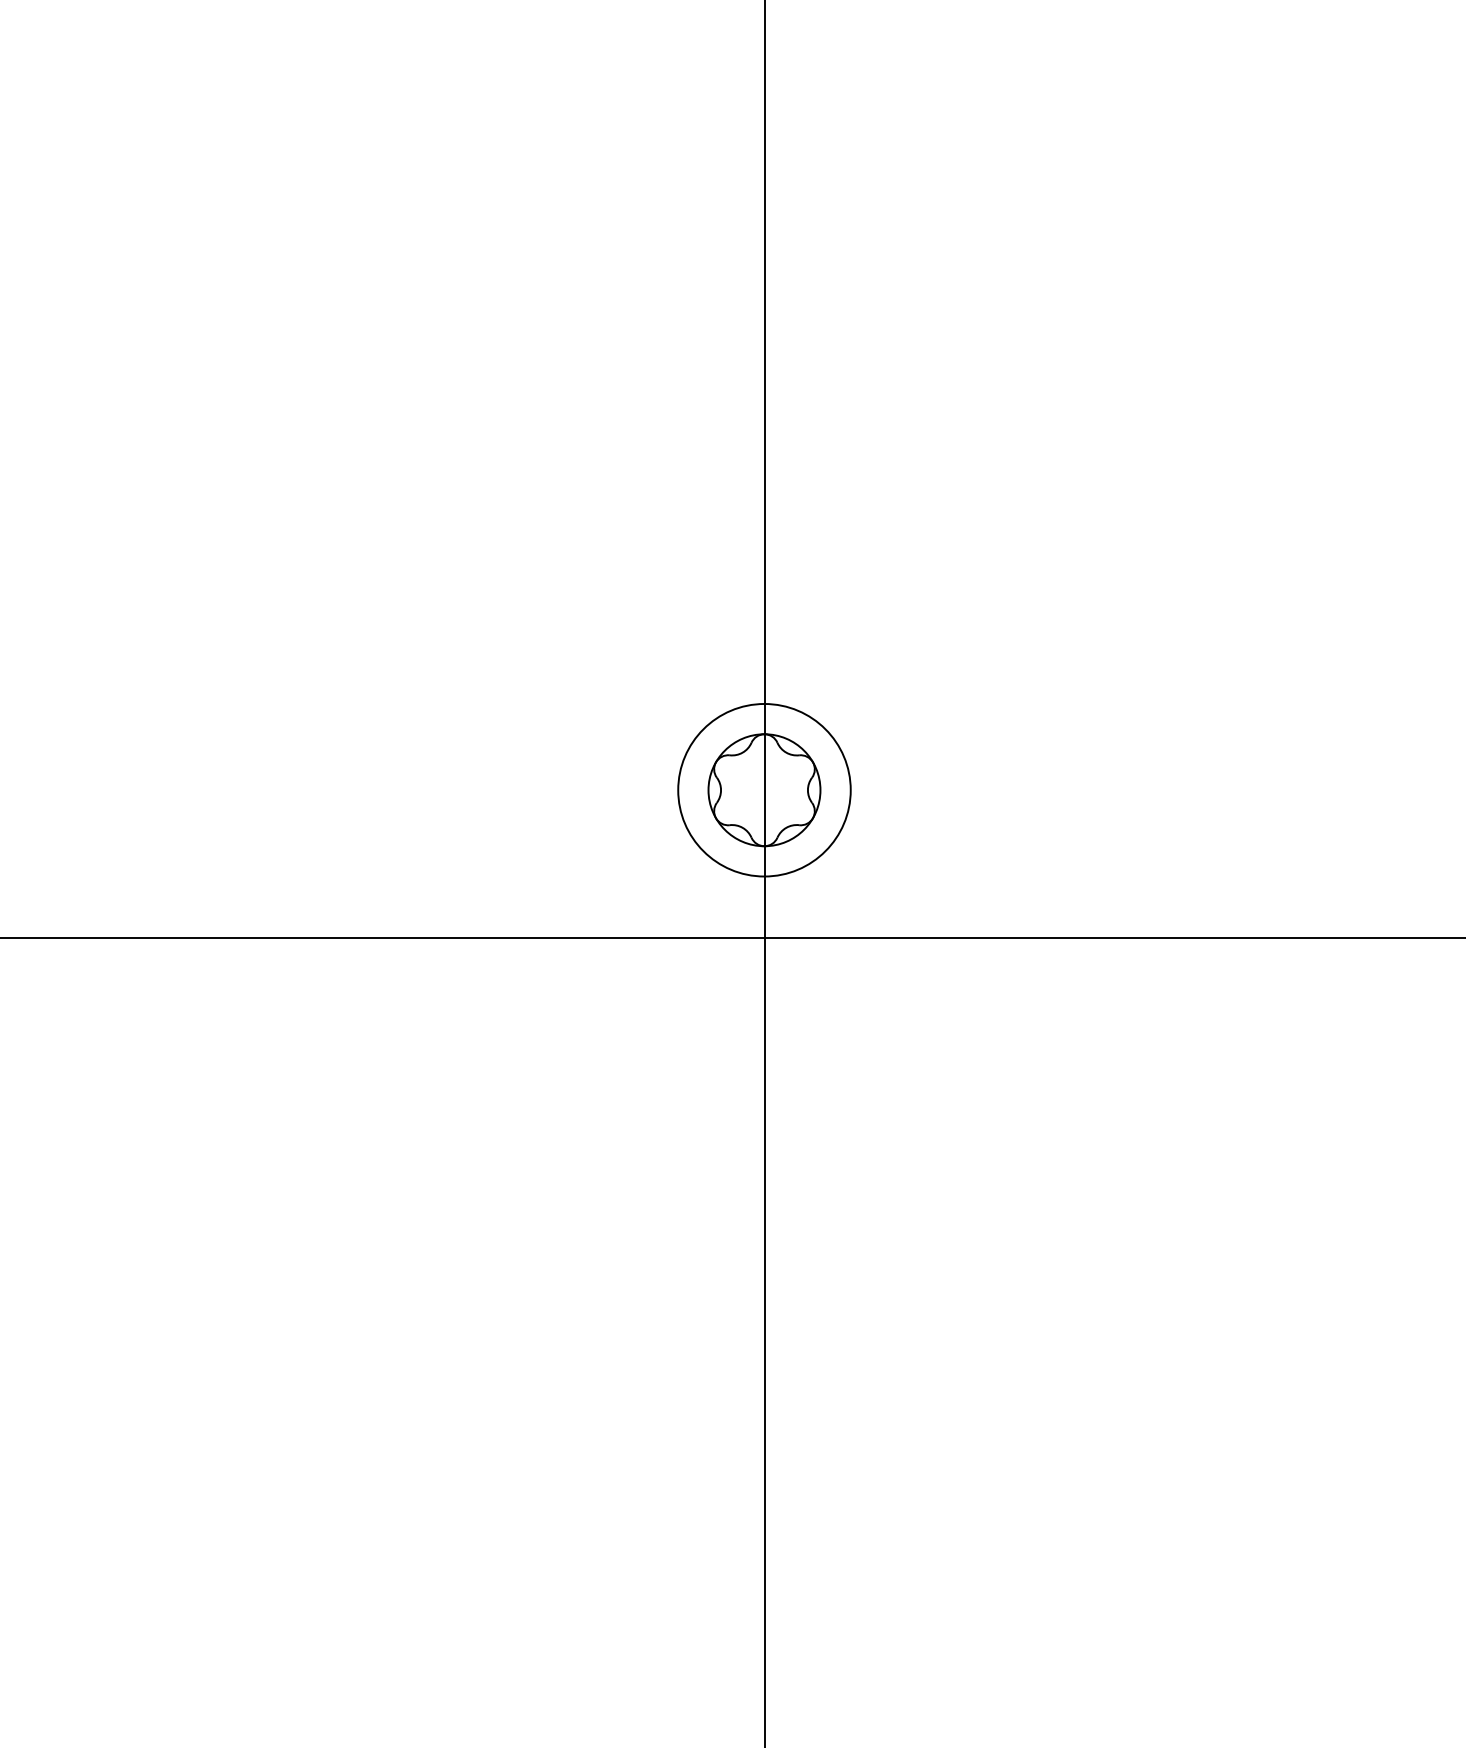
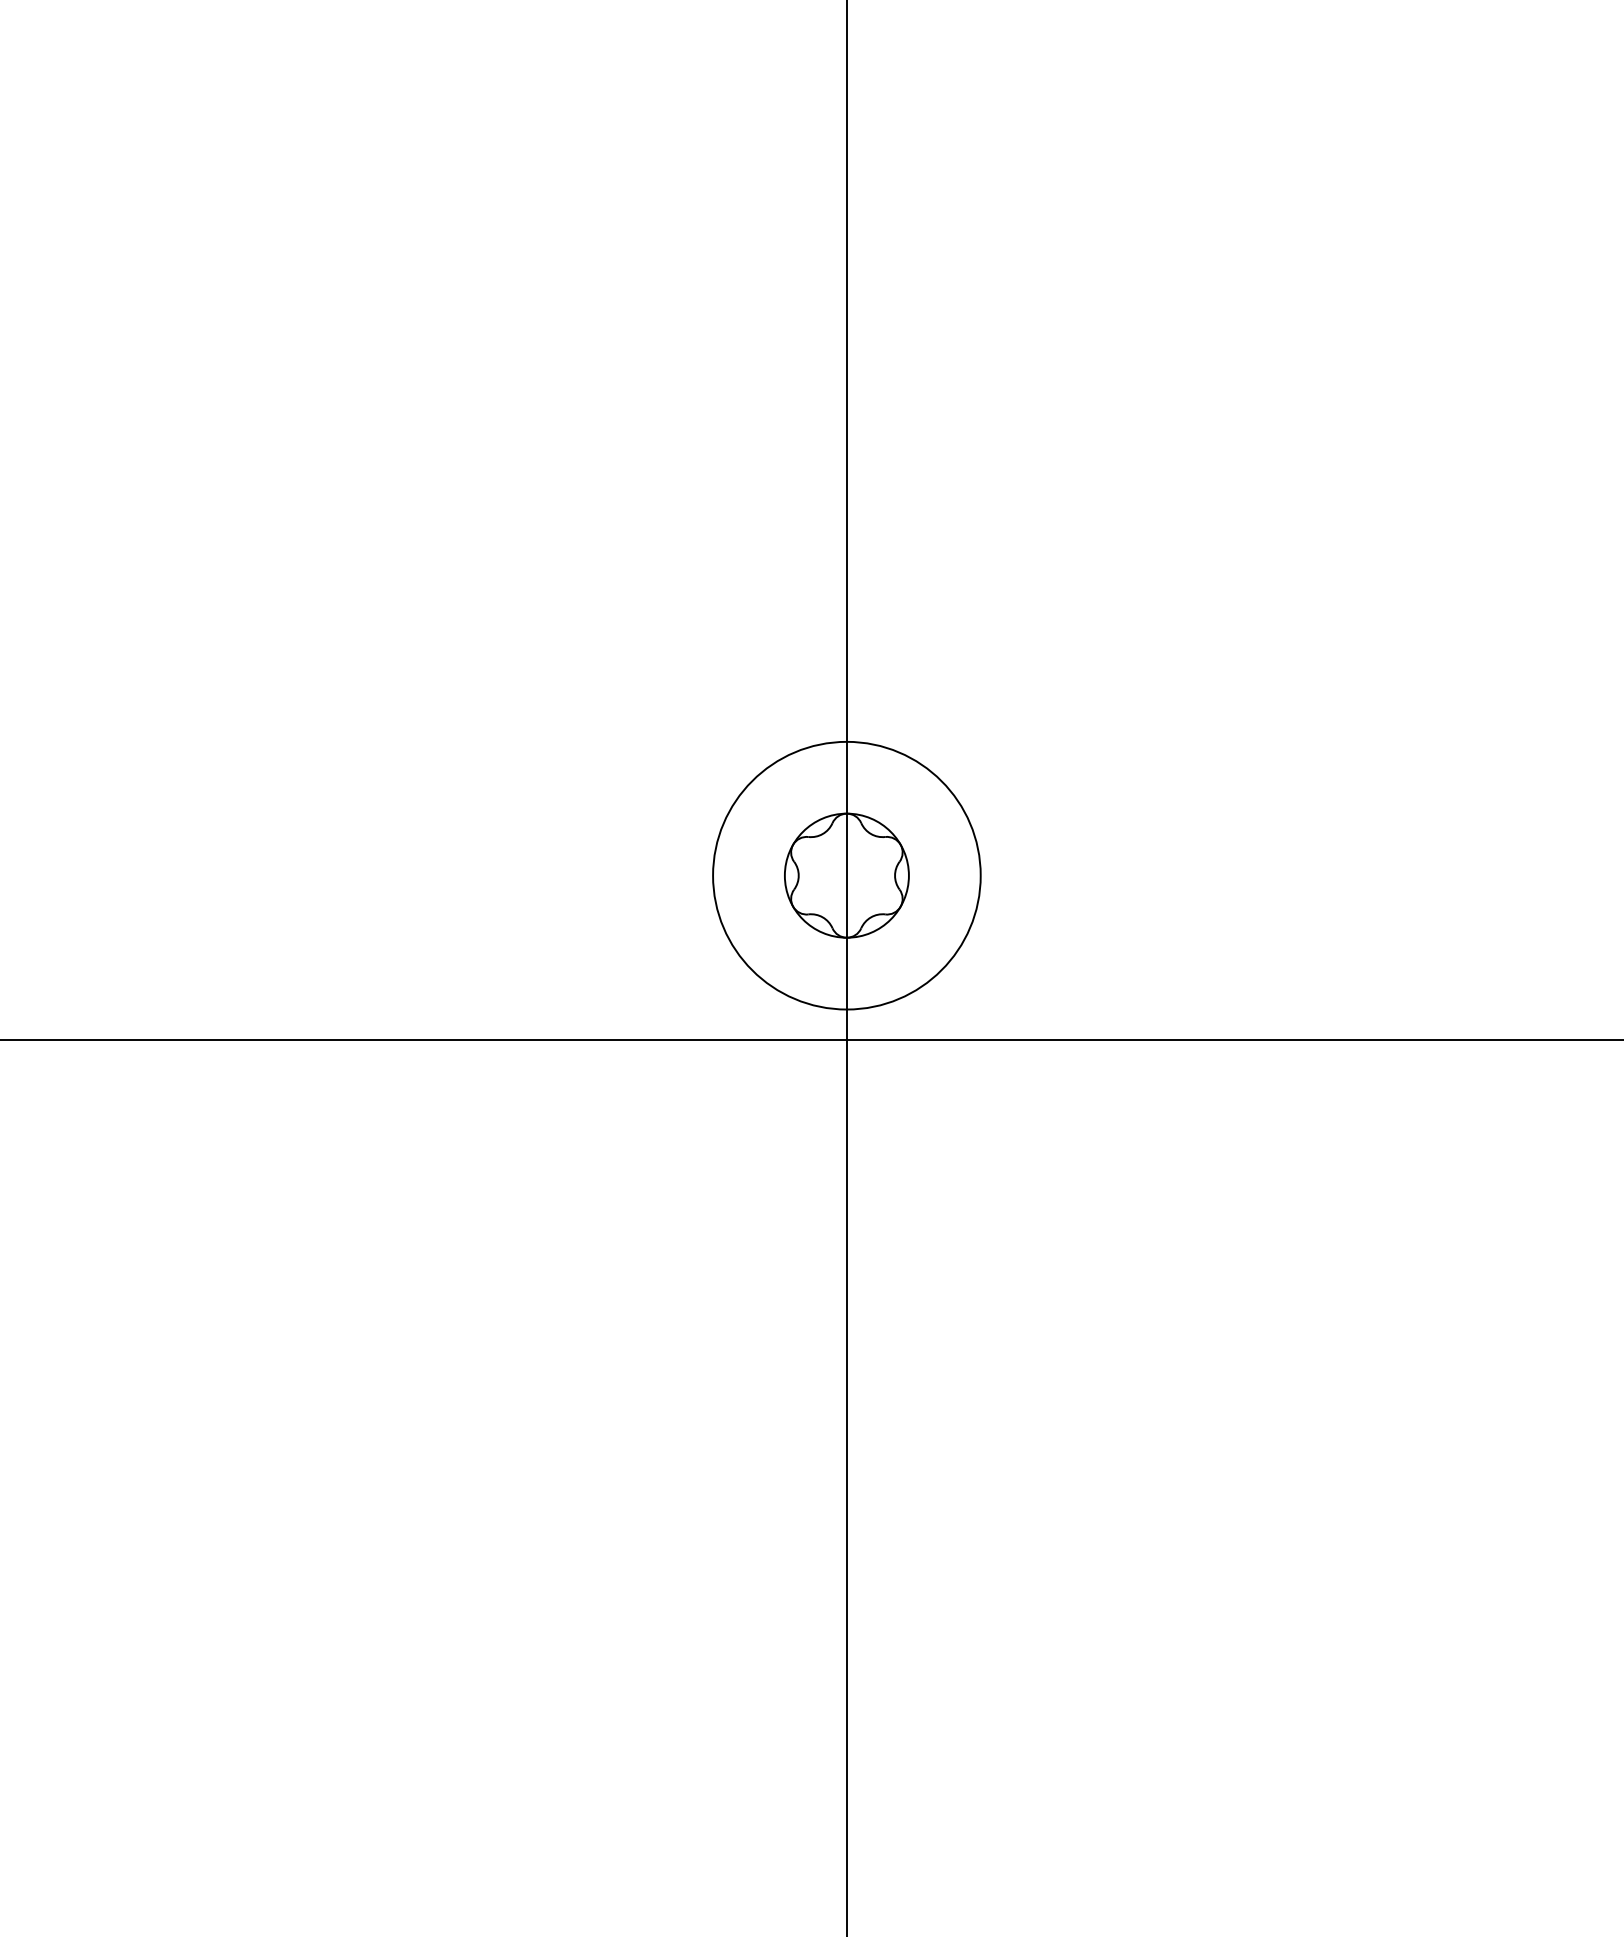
circle: (764, 789) -> (846, 874), size x1.4

